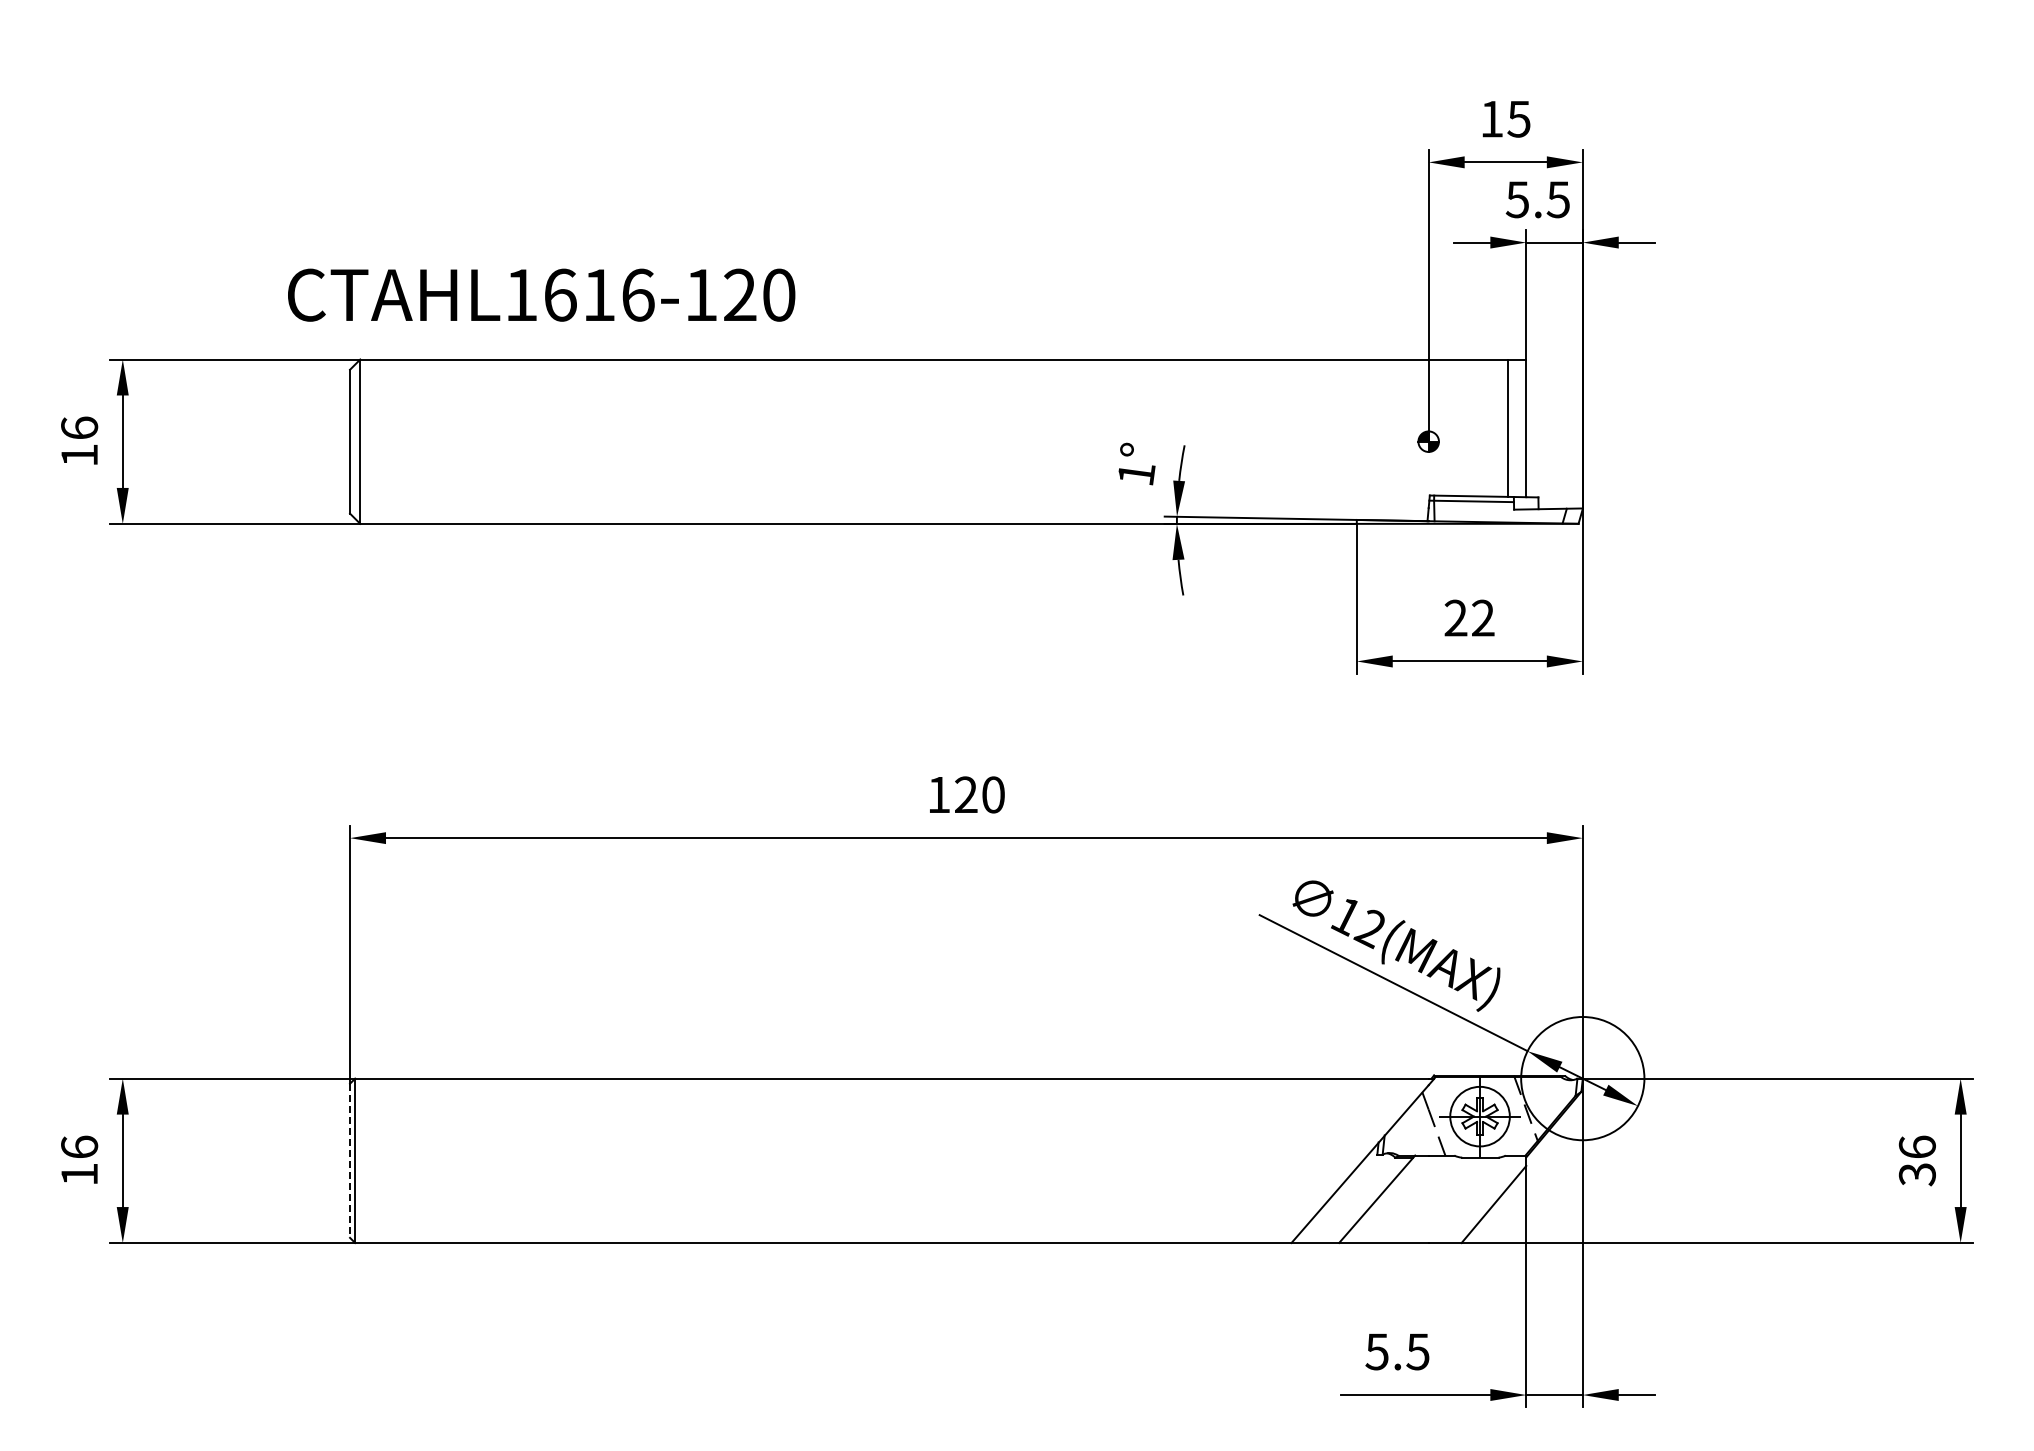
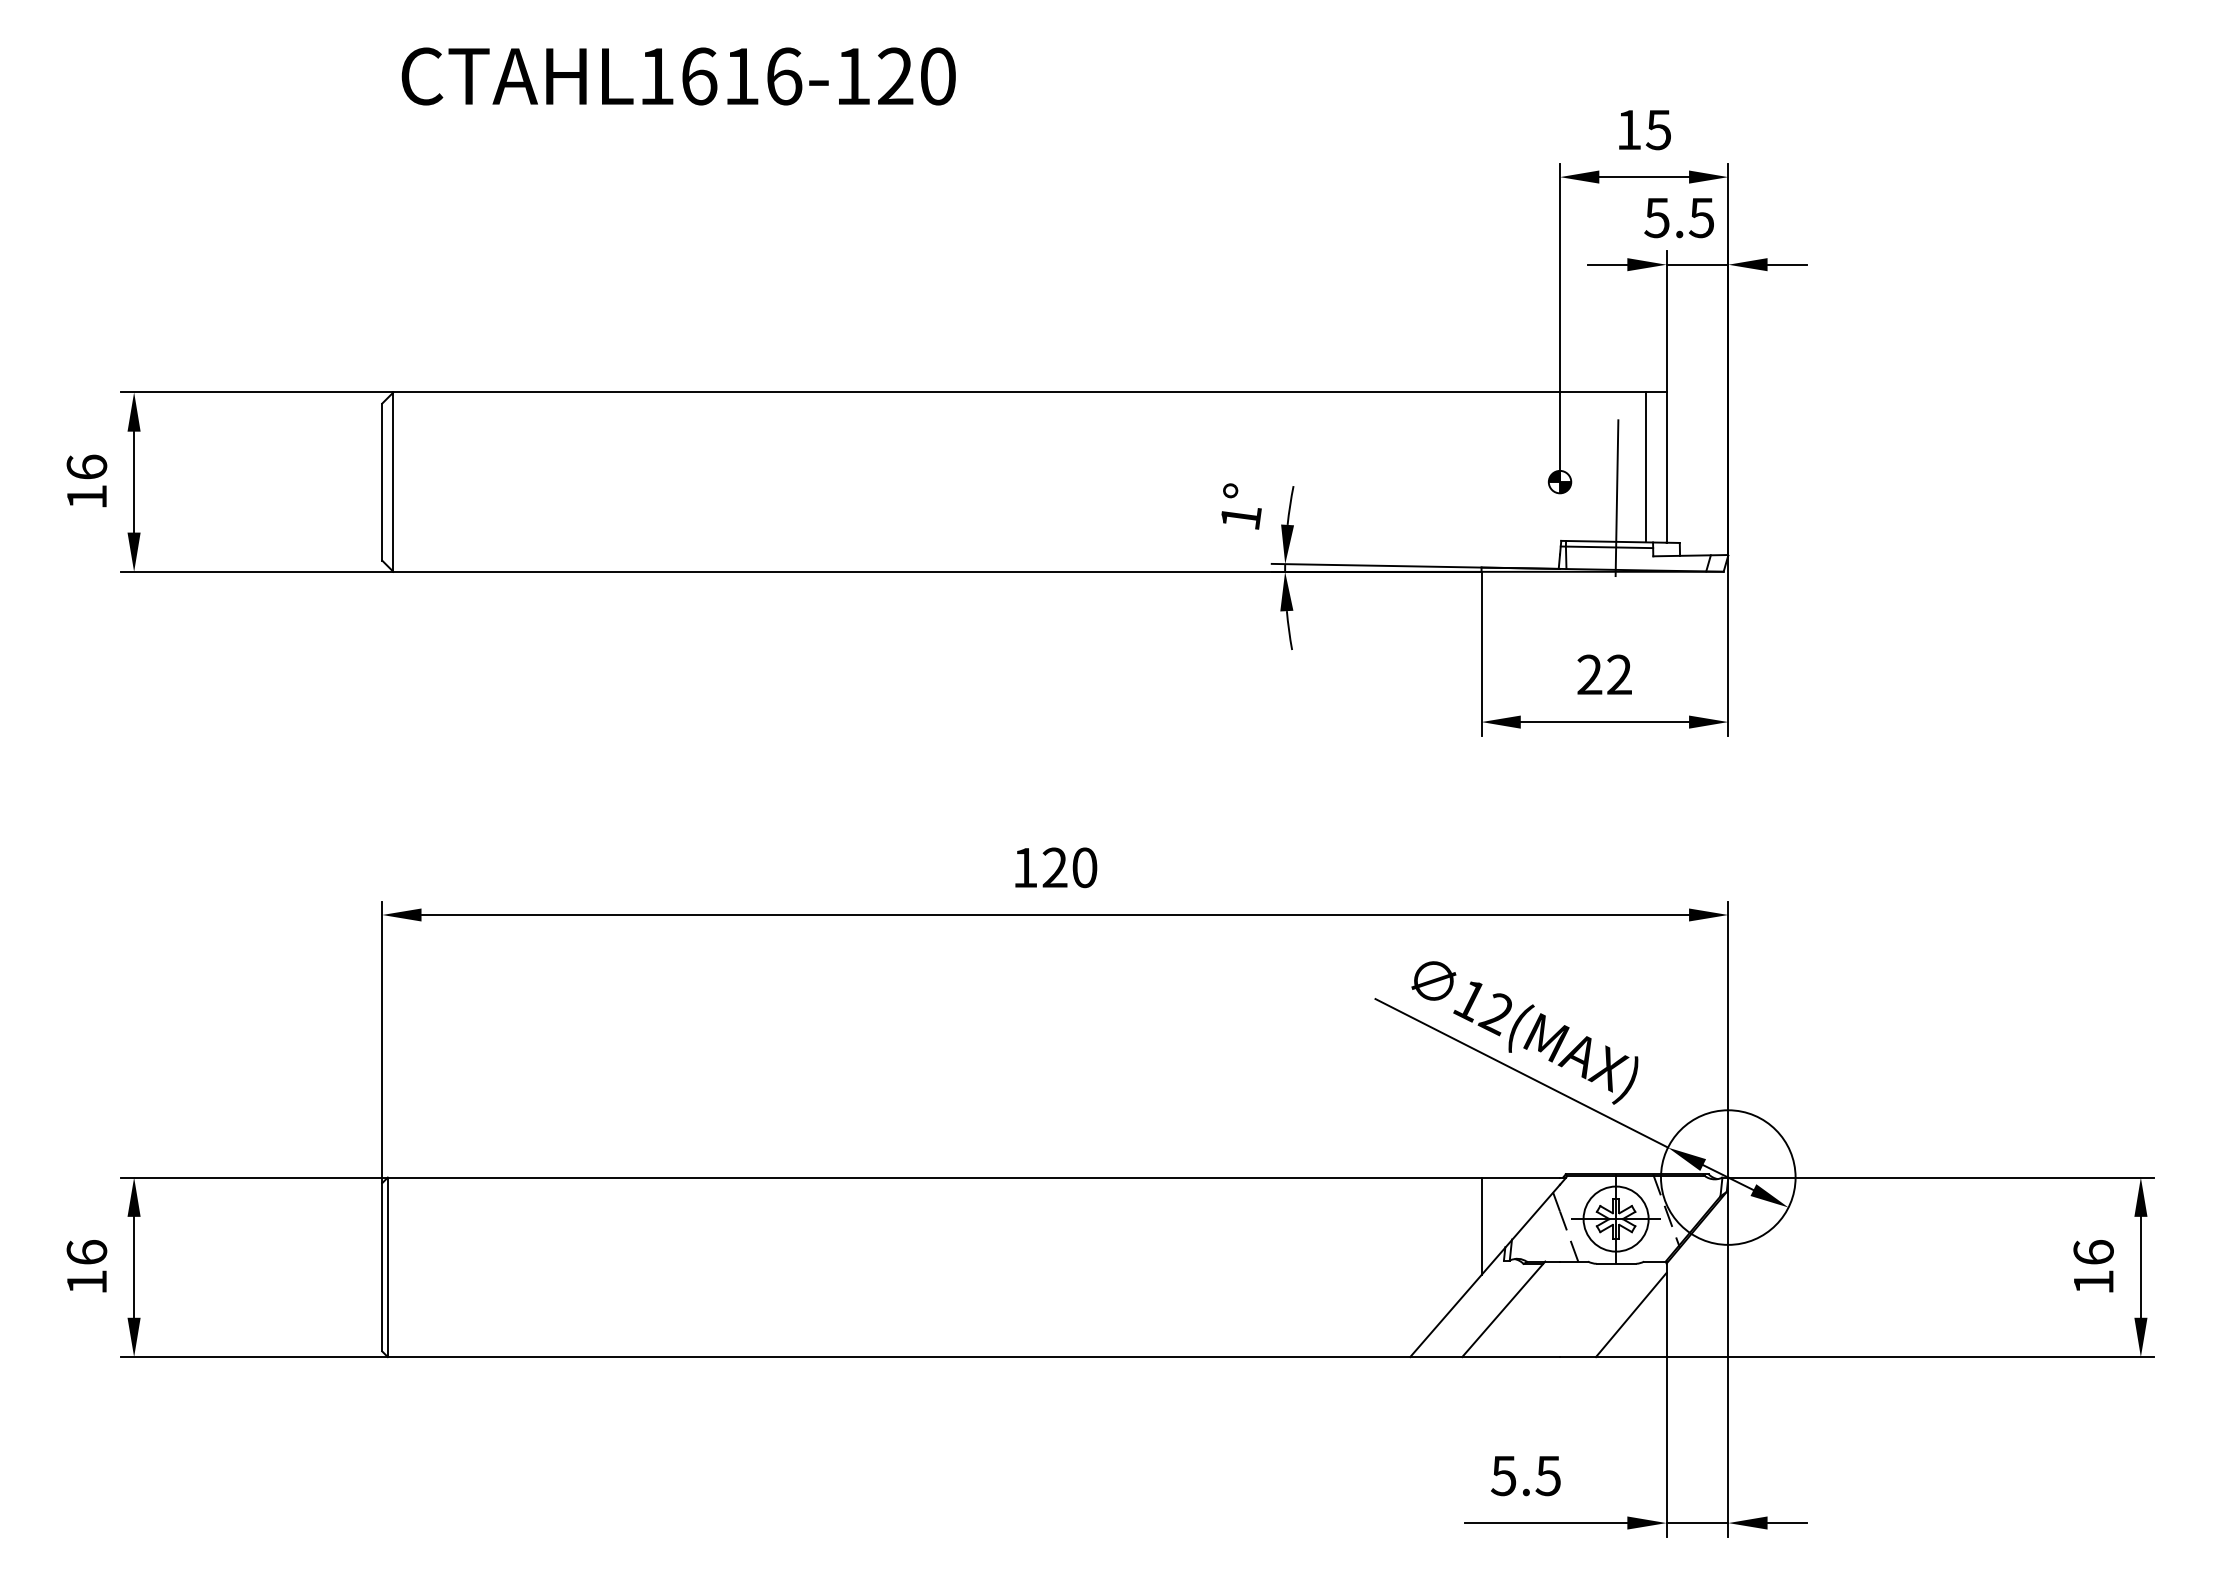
text: (541, 294) -> (678, 75), moved
line: (1480, 456) -> (1616, 498), added
line: (1356, 1122) -> (1481, 1225), added
line: (350, 1161) -> (382, 1268), dashed -> solid
text: (1916, 1174) -> (2092, 1282), 36 -> 16

